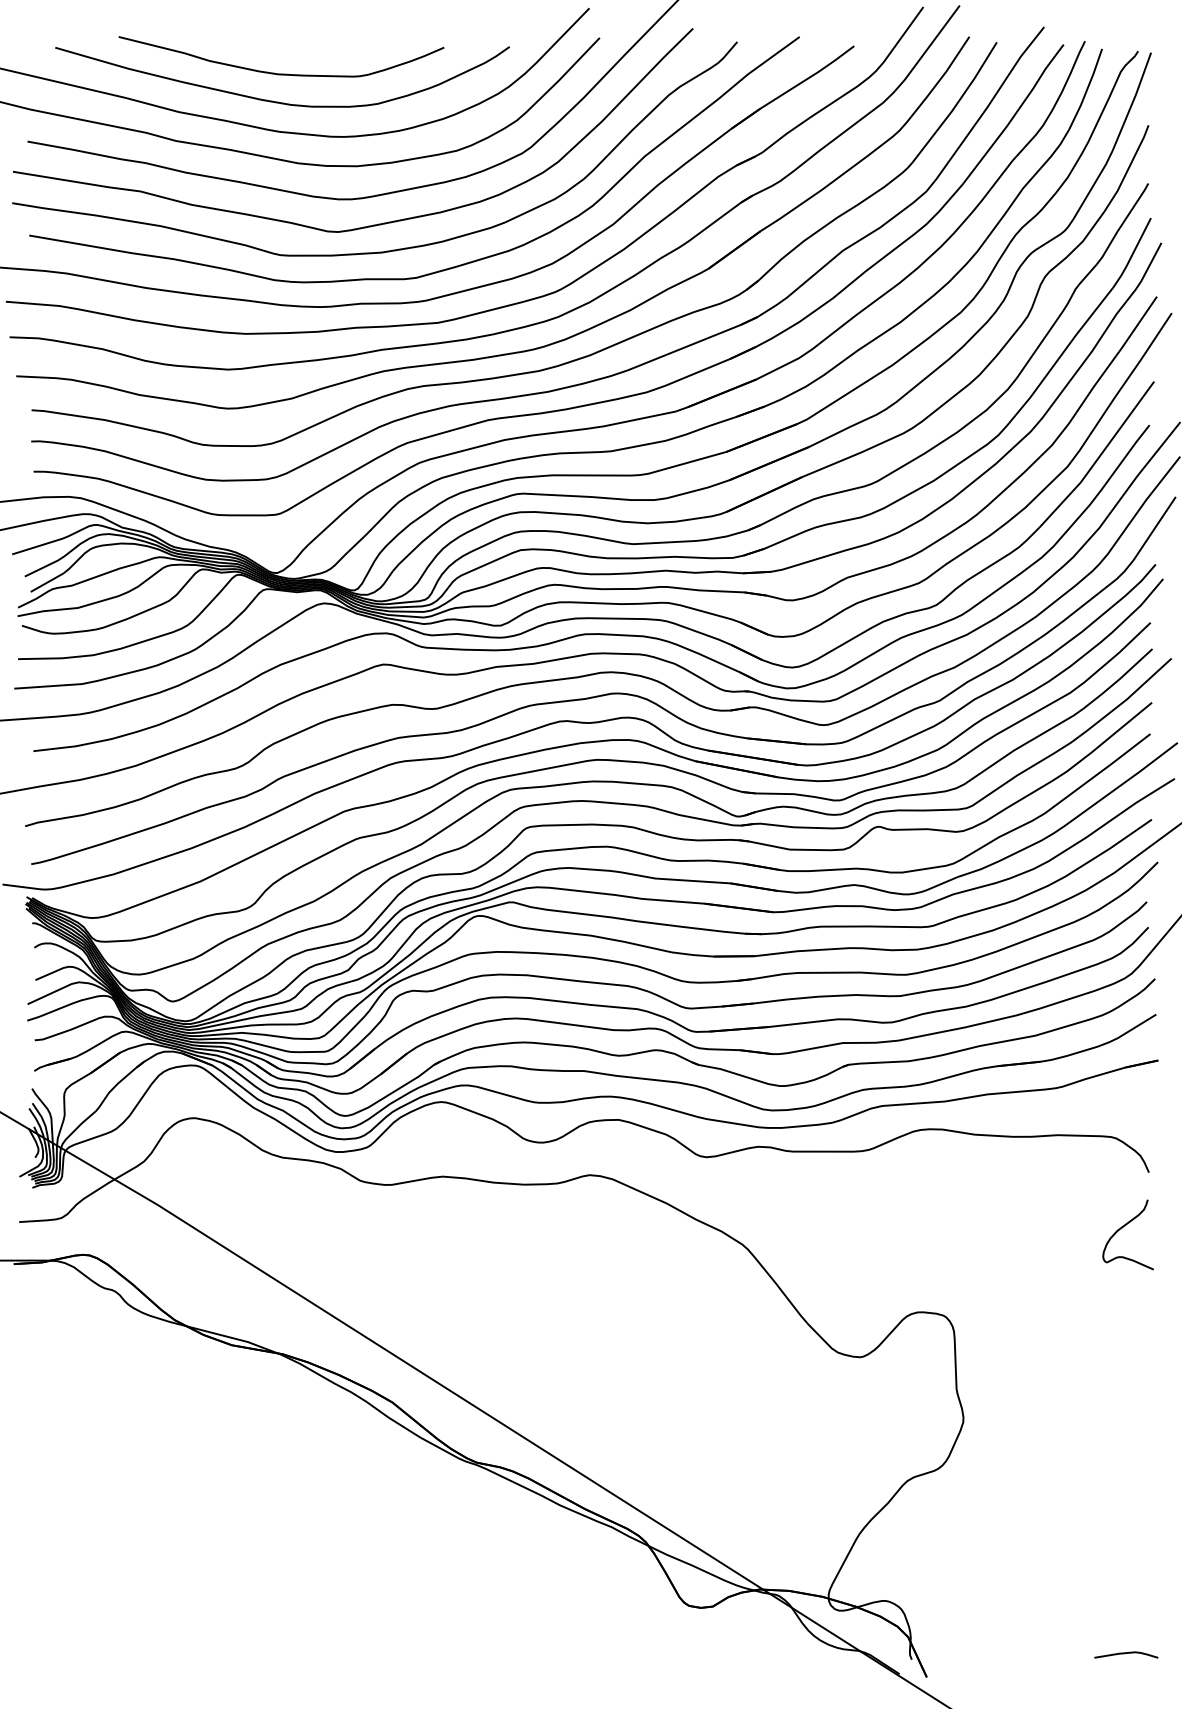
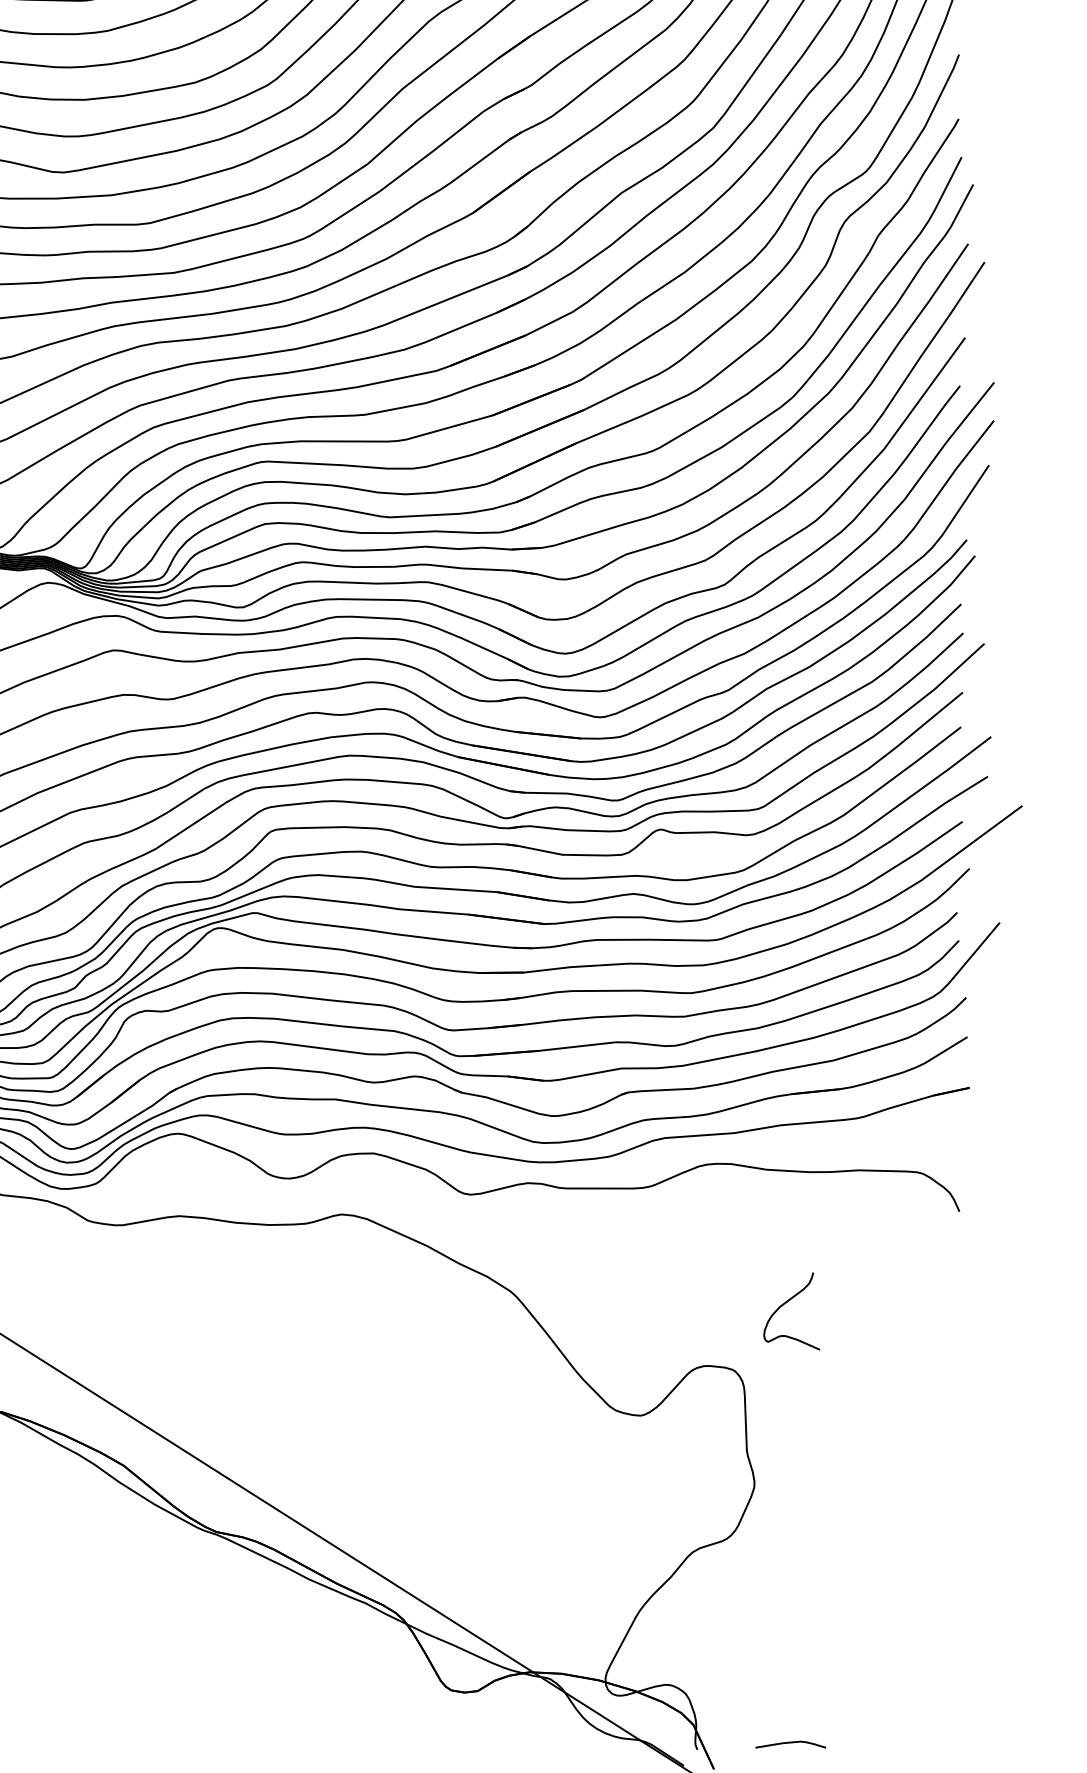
curve: (1122, 1228) -> (785, 1304), moved
curve: (1126, 1653) -> (790, 1742), moved

